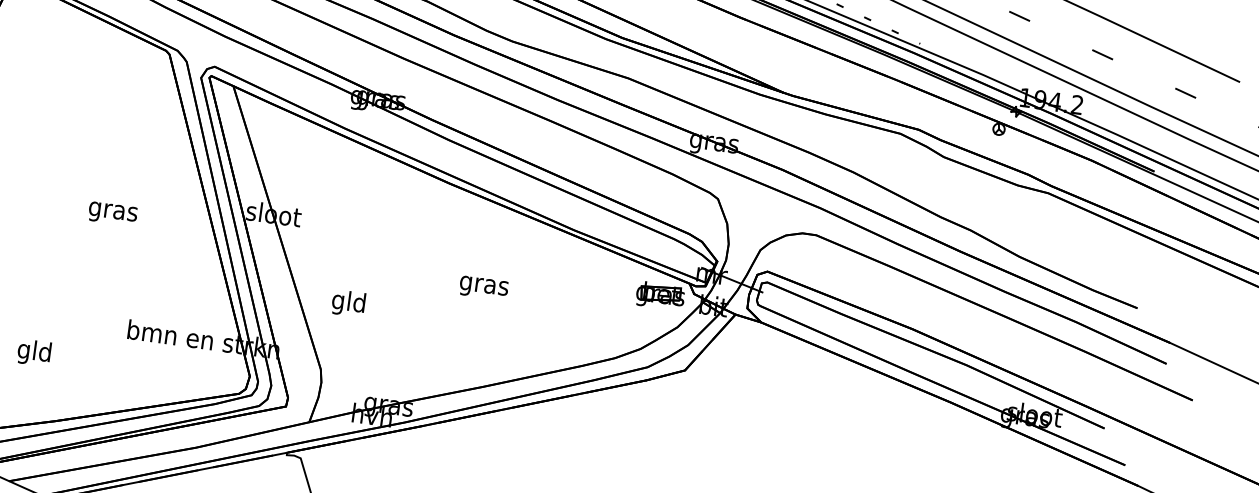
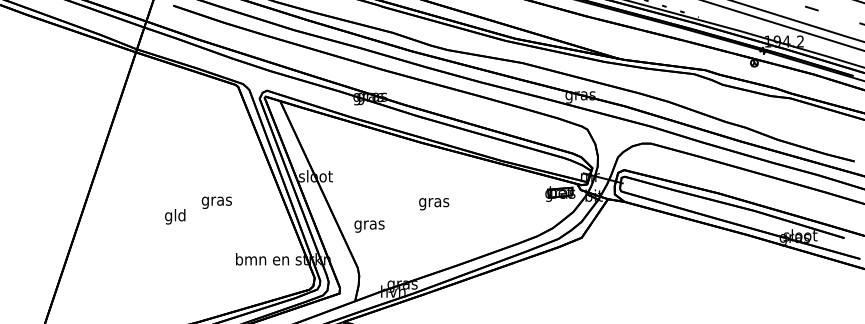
text: (112, 213) -> (216, 202), moved
text: (484, 288) -> (434, 204), moved
text: (349, 302) -> (369, 224), gld -> gras
text: (34, 352) -> (175, 216), moved

